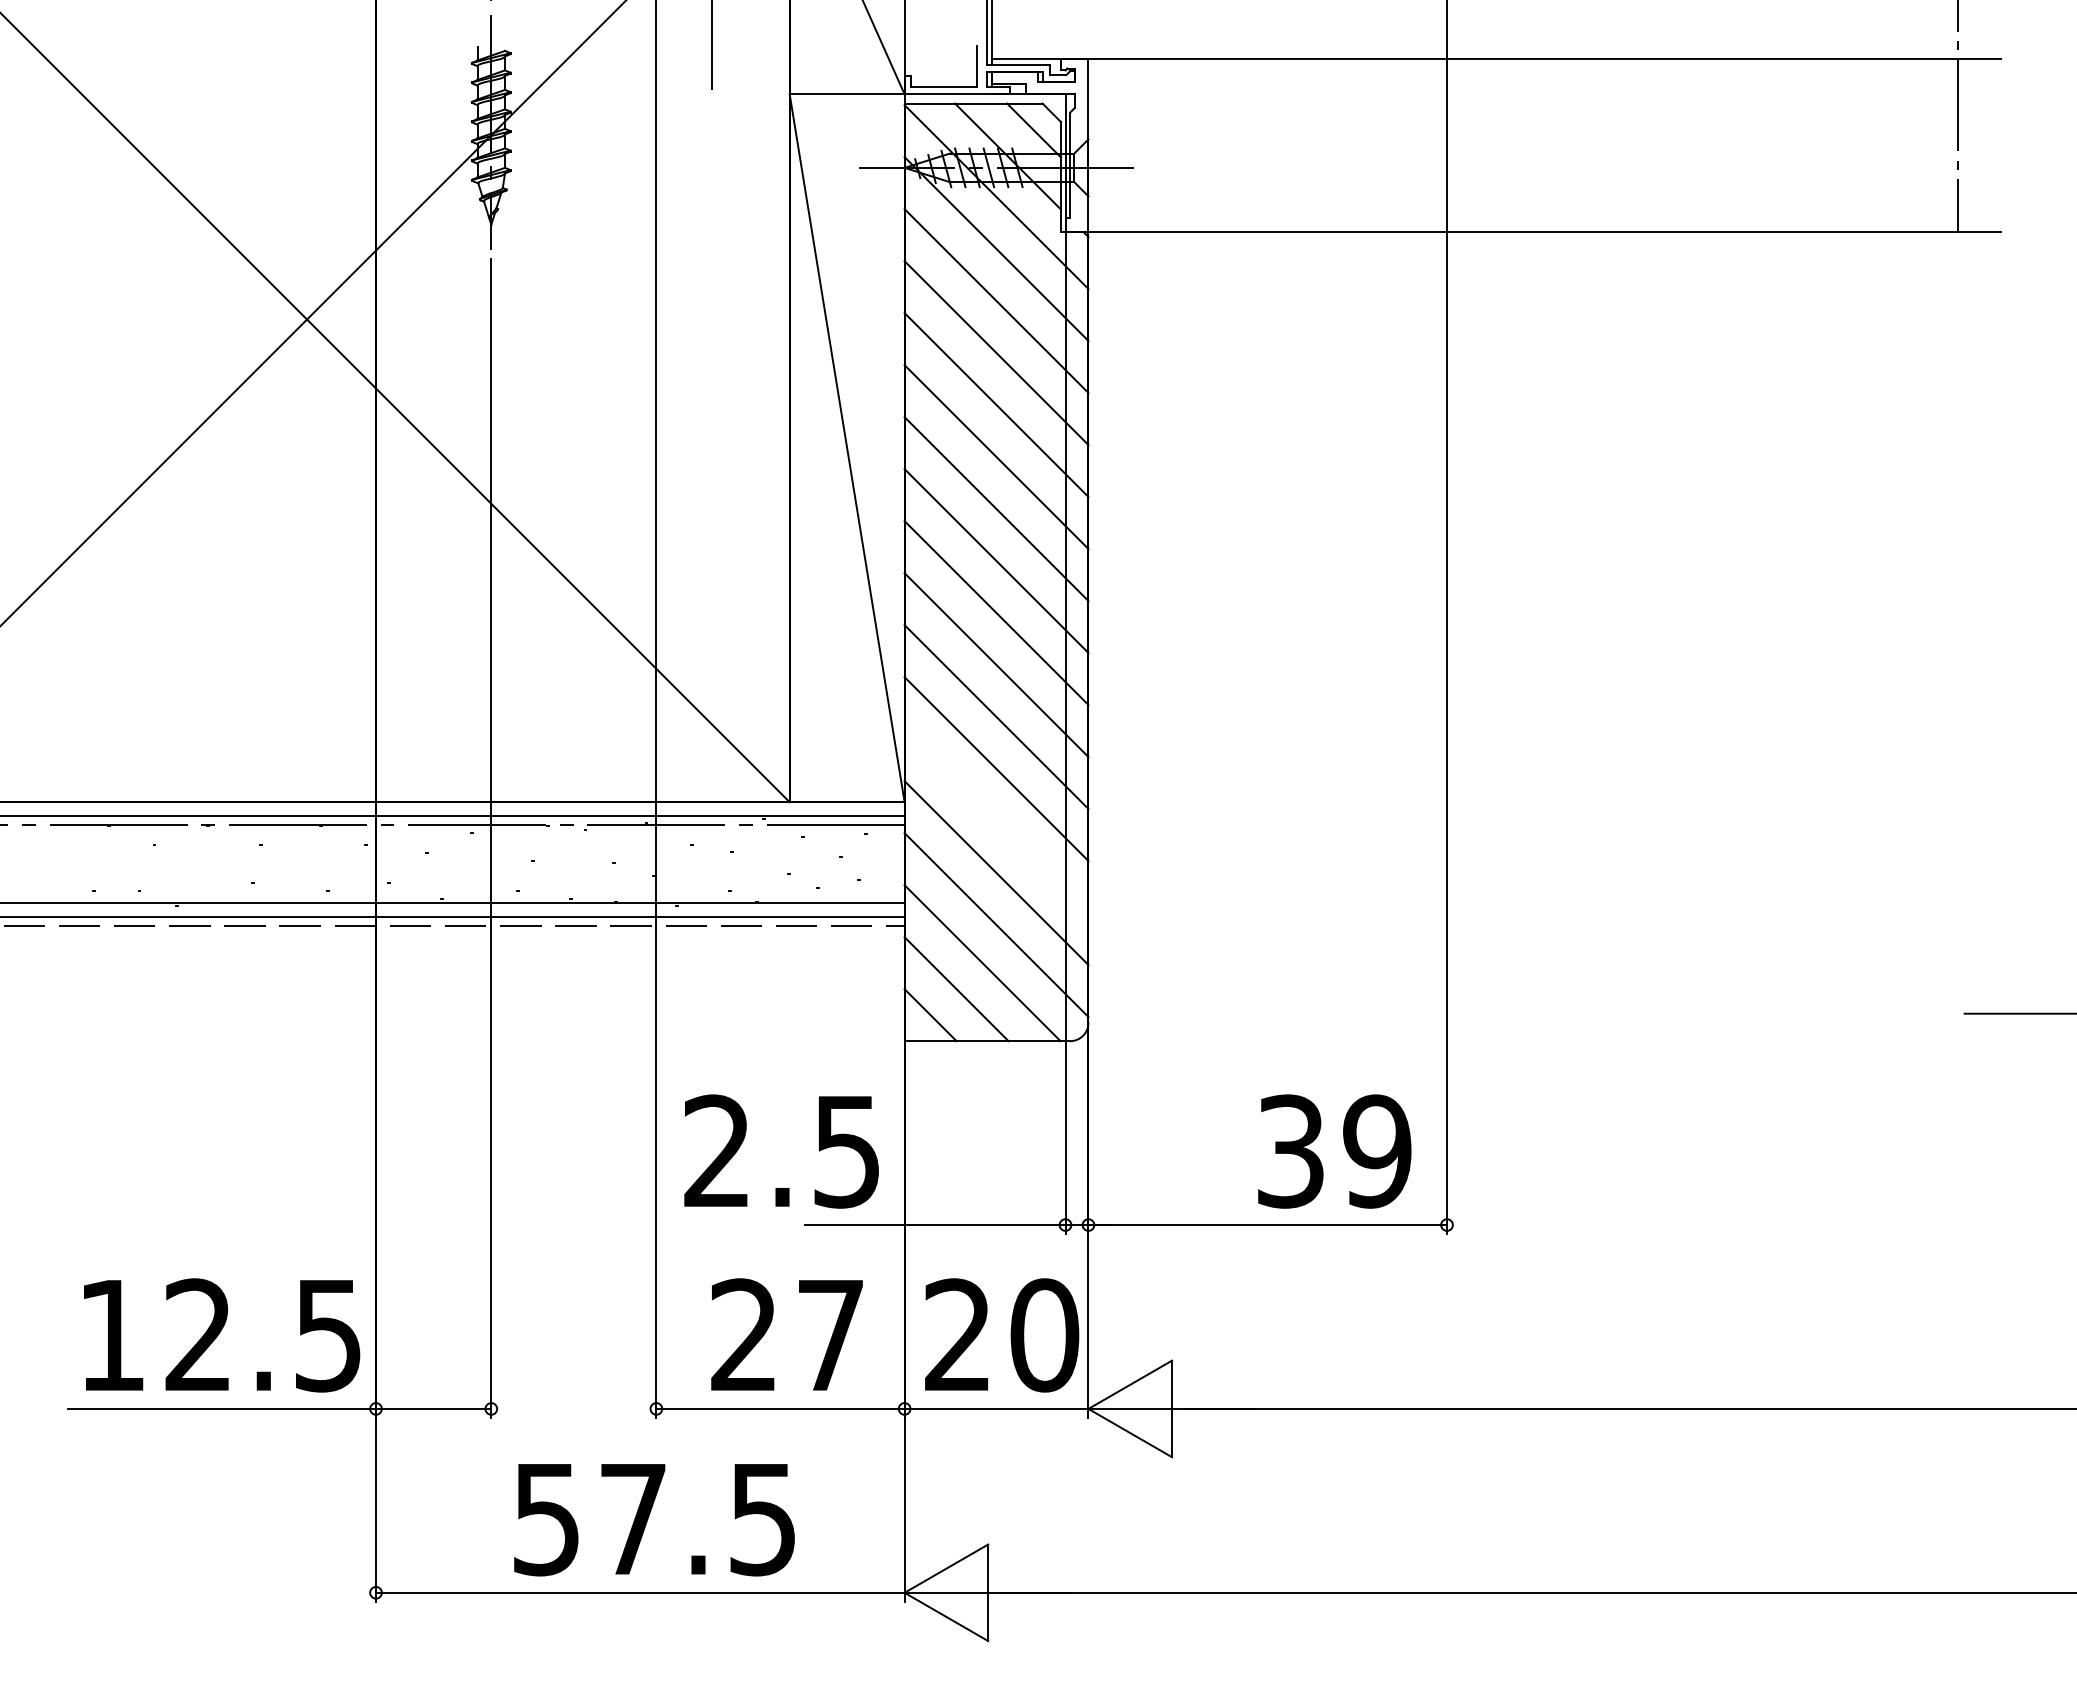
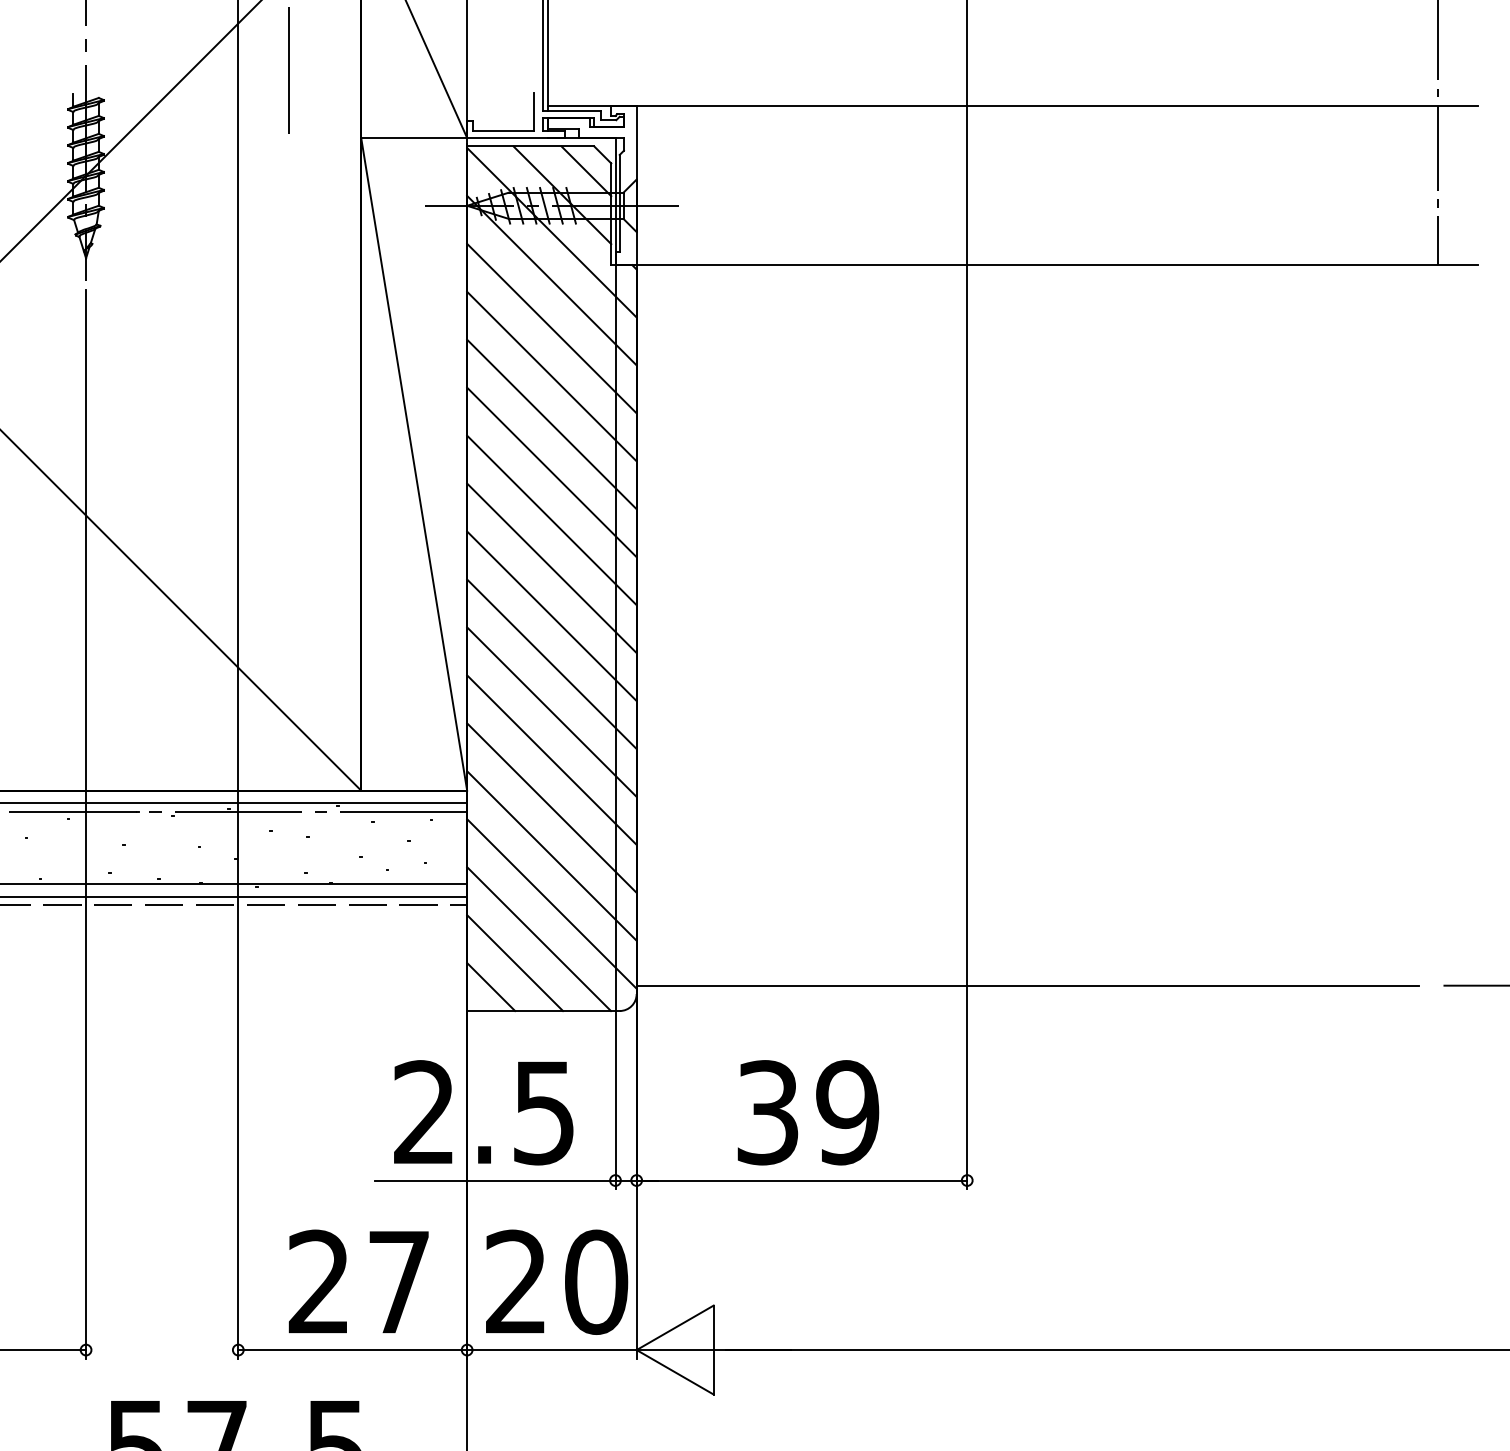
line: (996, 821) -> (551, 808), added
line: (1512, 1013) -> (1027, 985), added
text: (781, 1151) -> (483, 1112), moved
text: (1334, 1151) -> (808, 1112), moved

